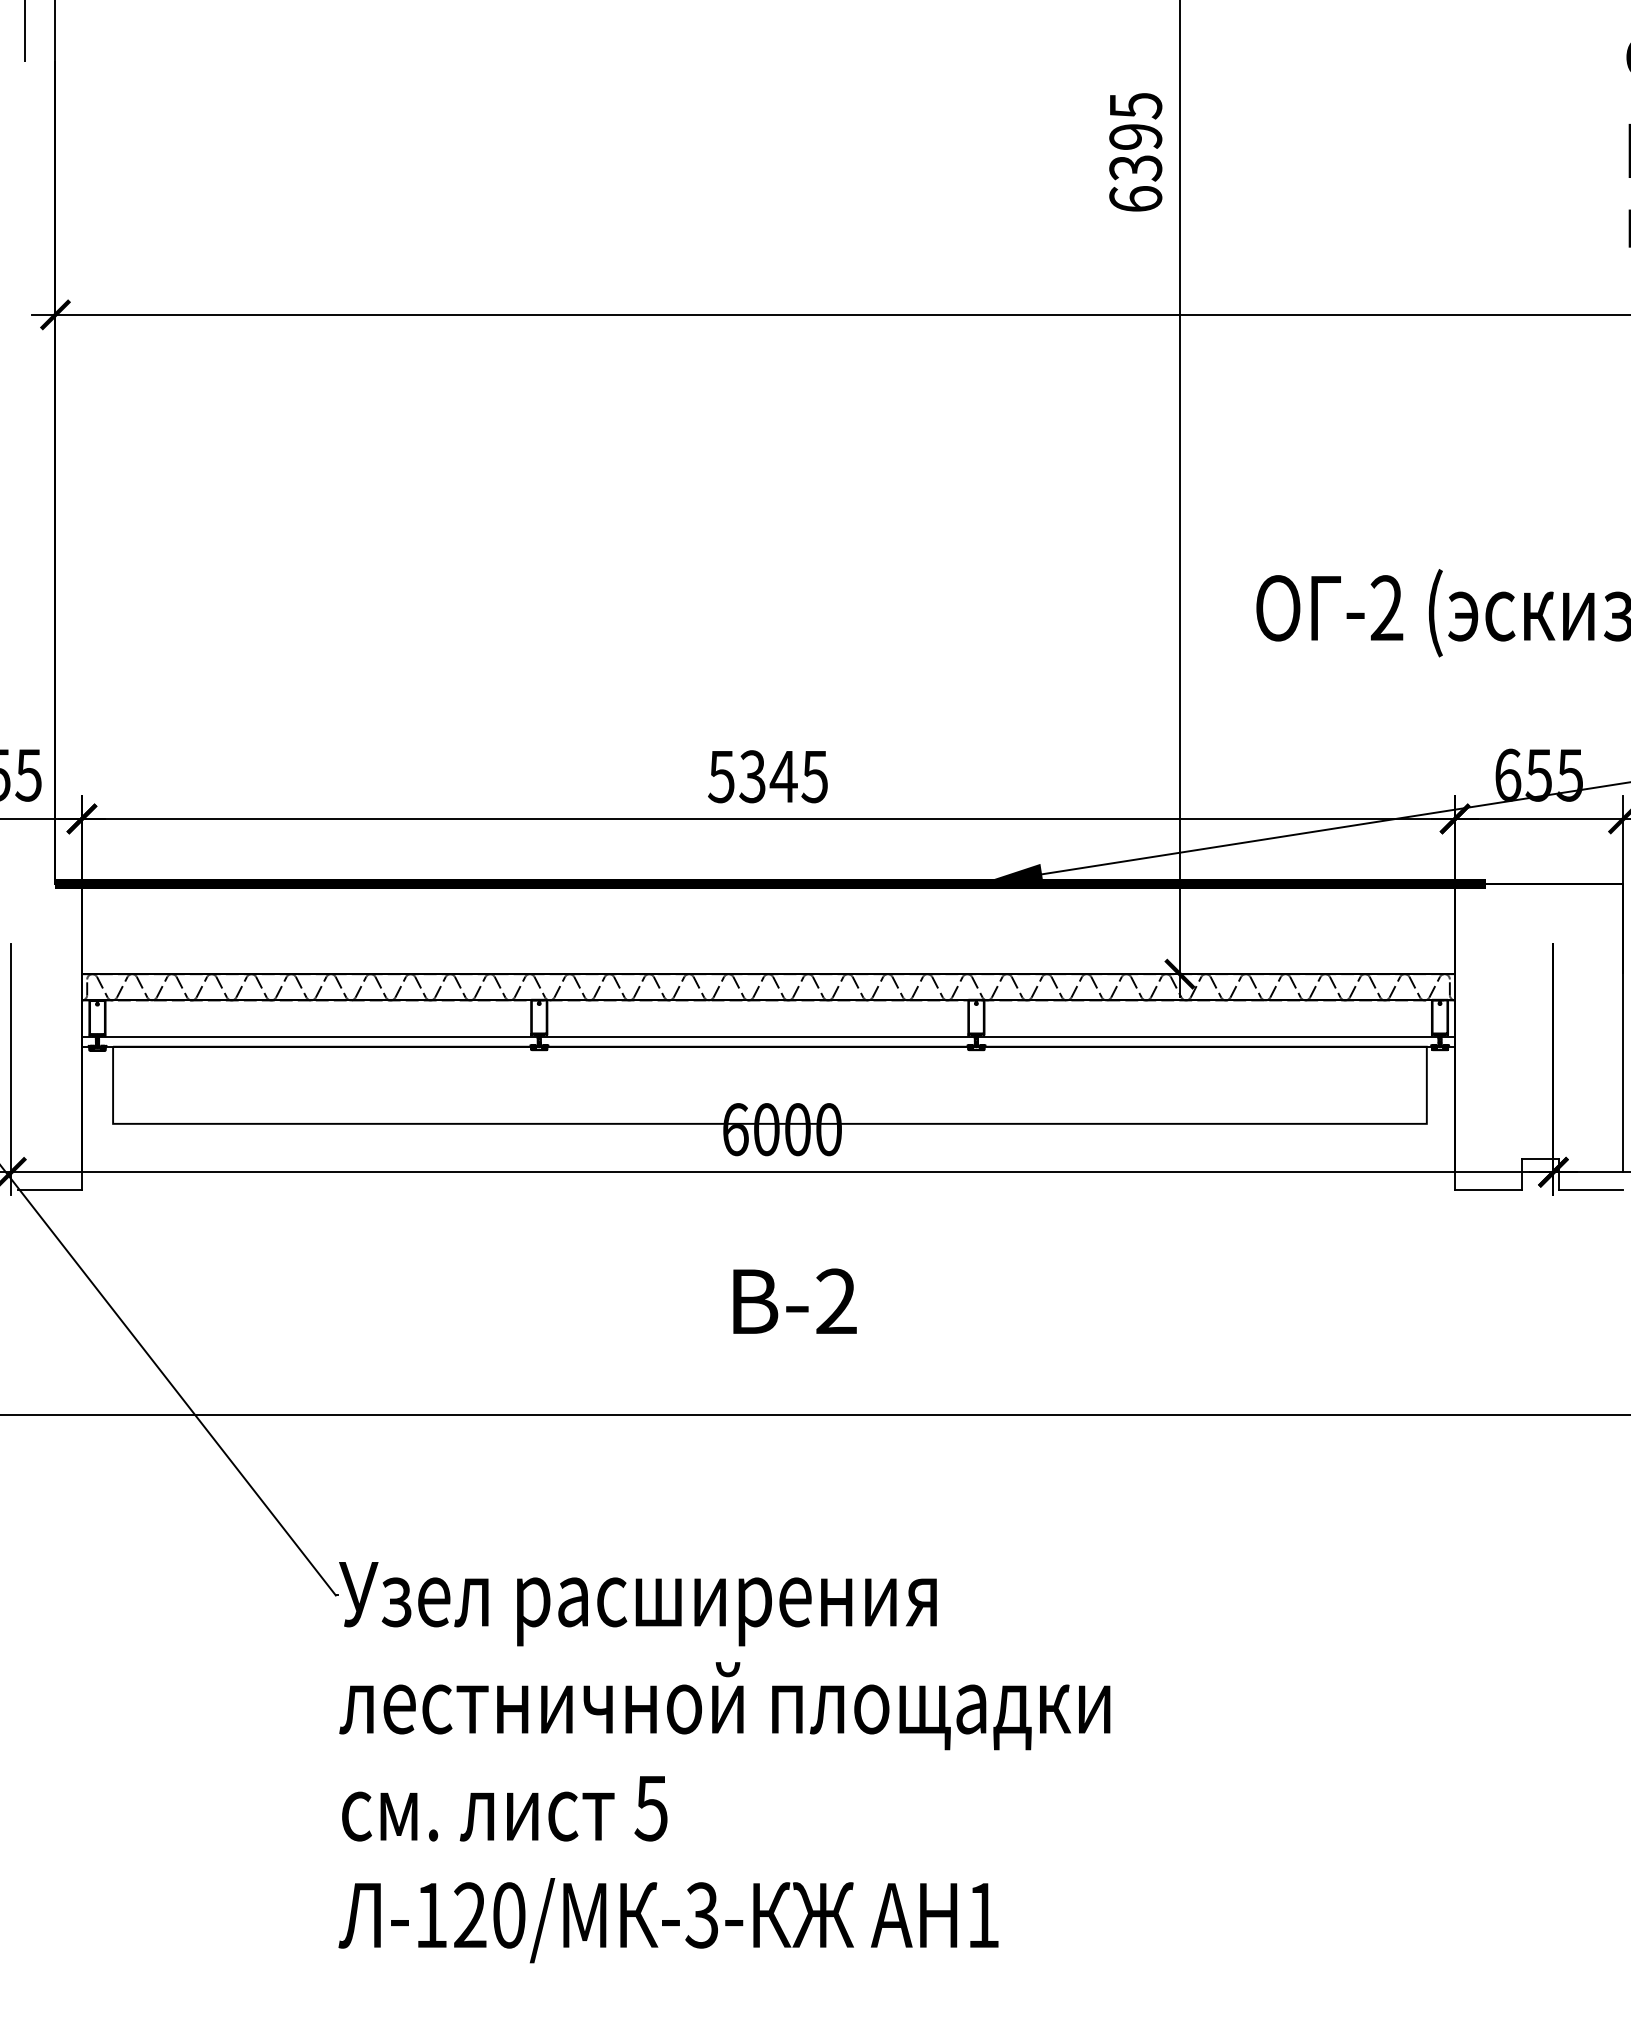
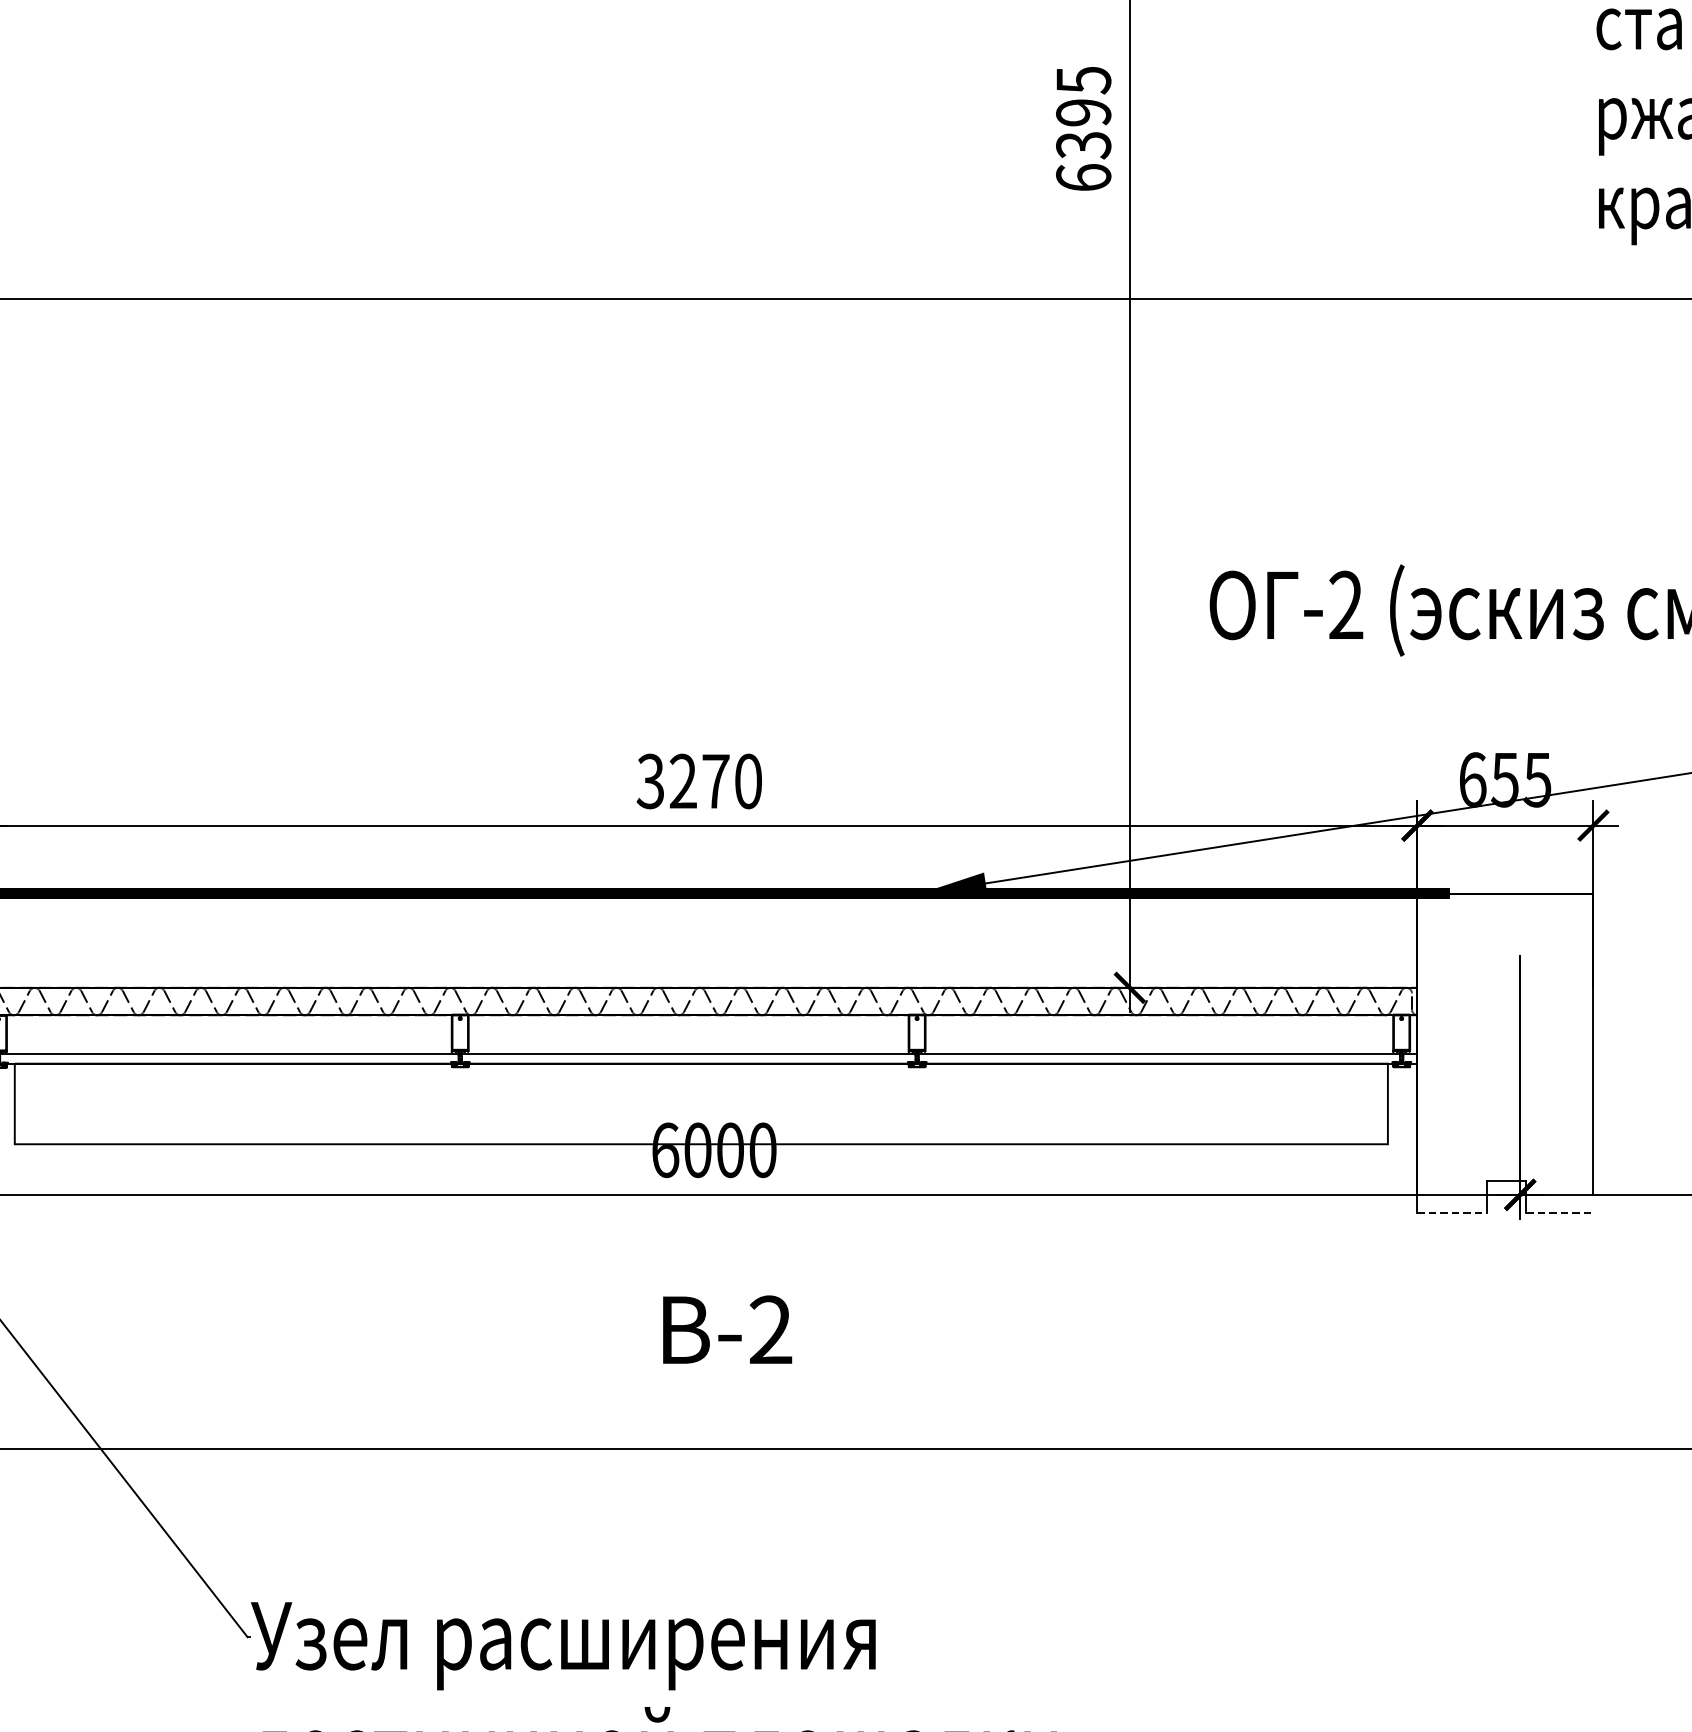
text: (767, 776) -> (698, 781), 5345 -> 3270
line: (1489, 1190) -> (1453, 1213), solid -> dashed
line: (1591, 1190) -> (1560, 1213), solid -> dashed

